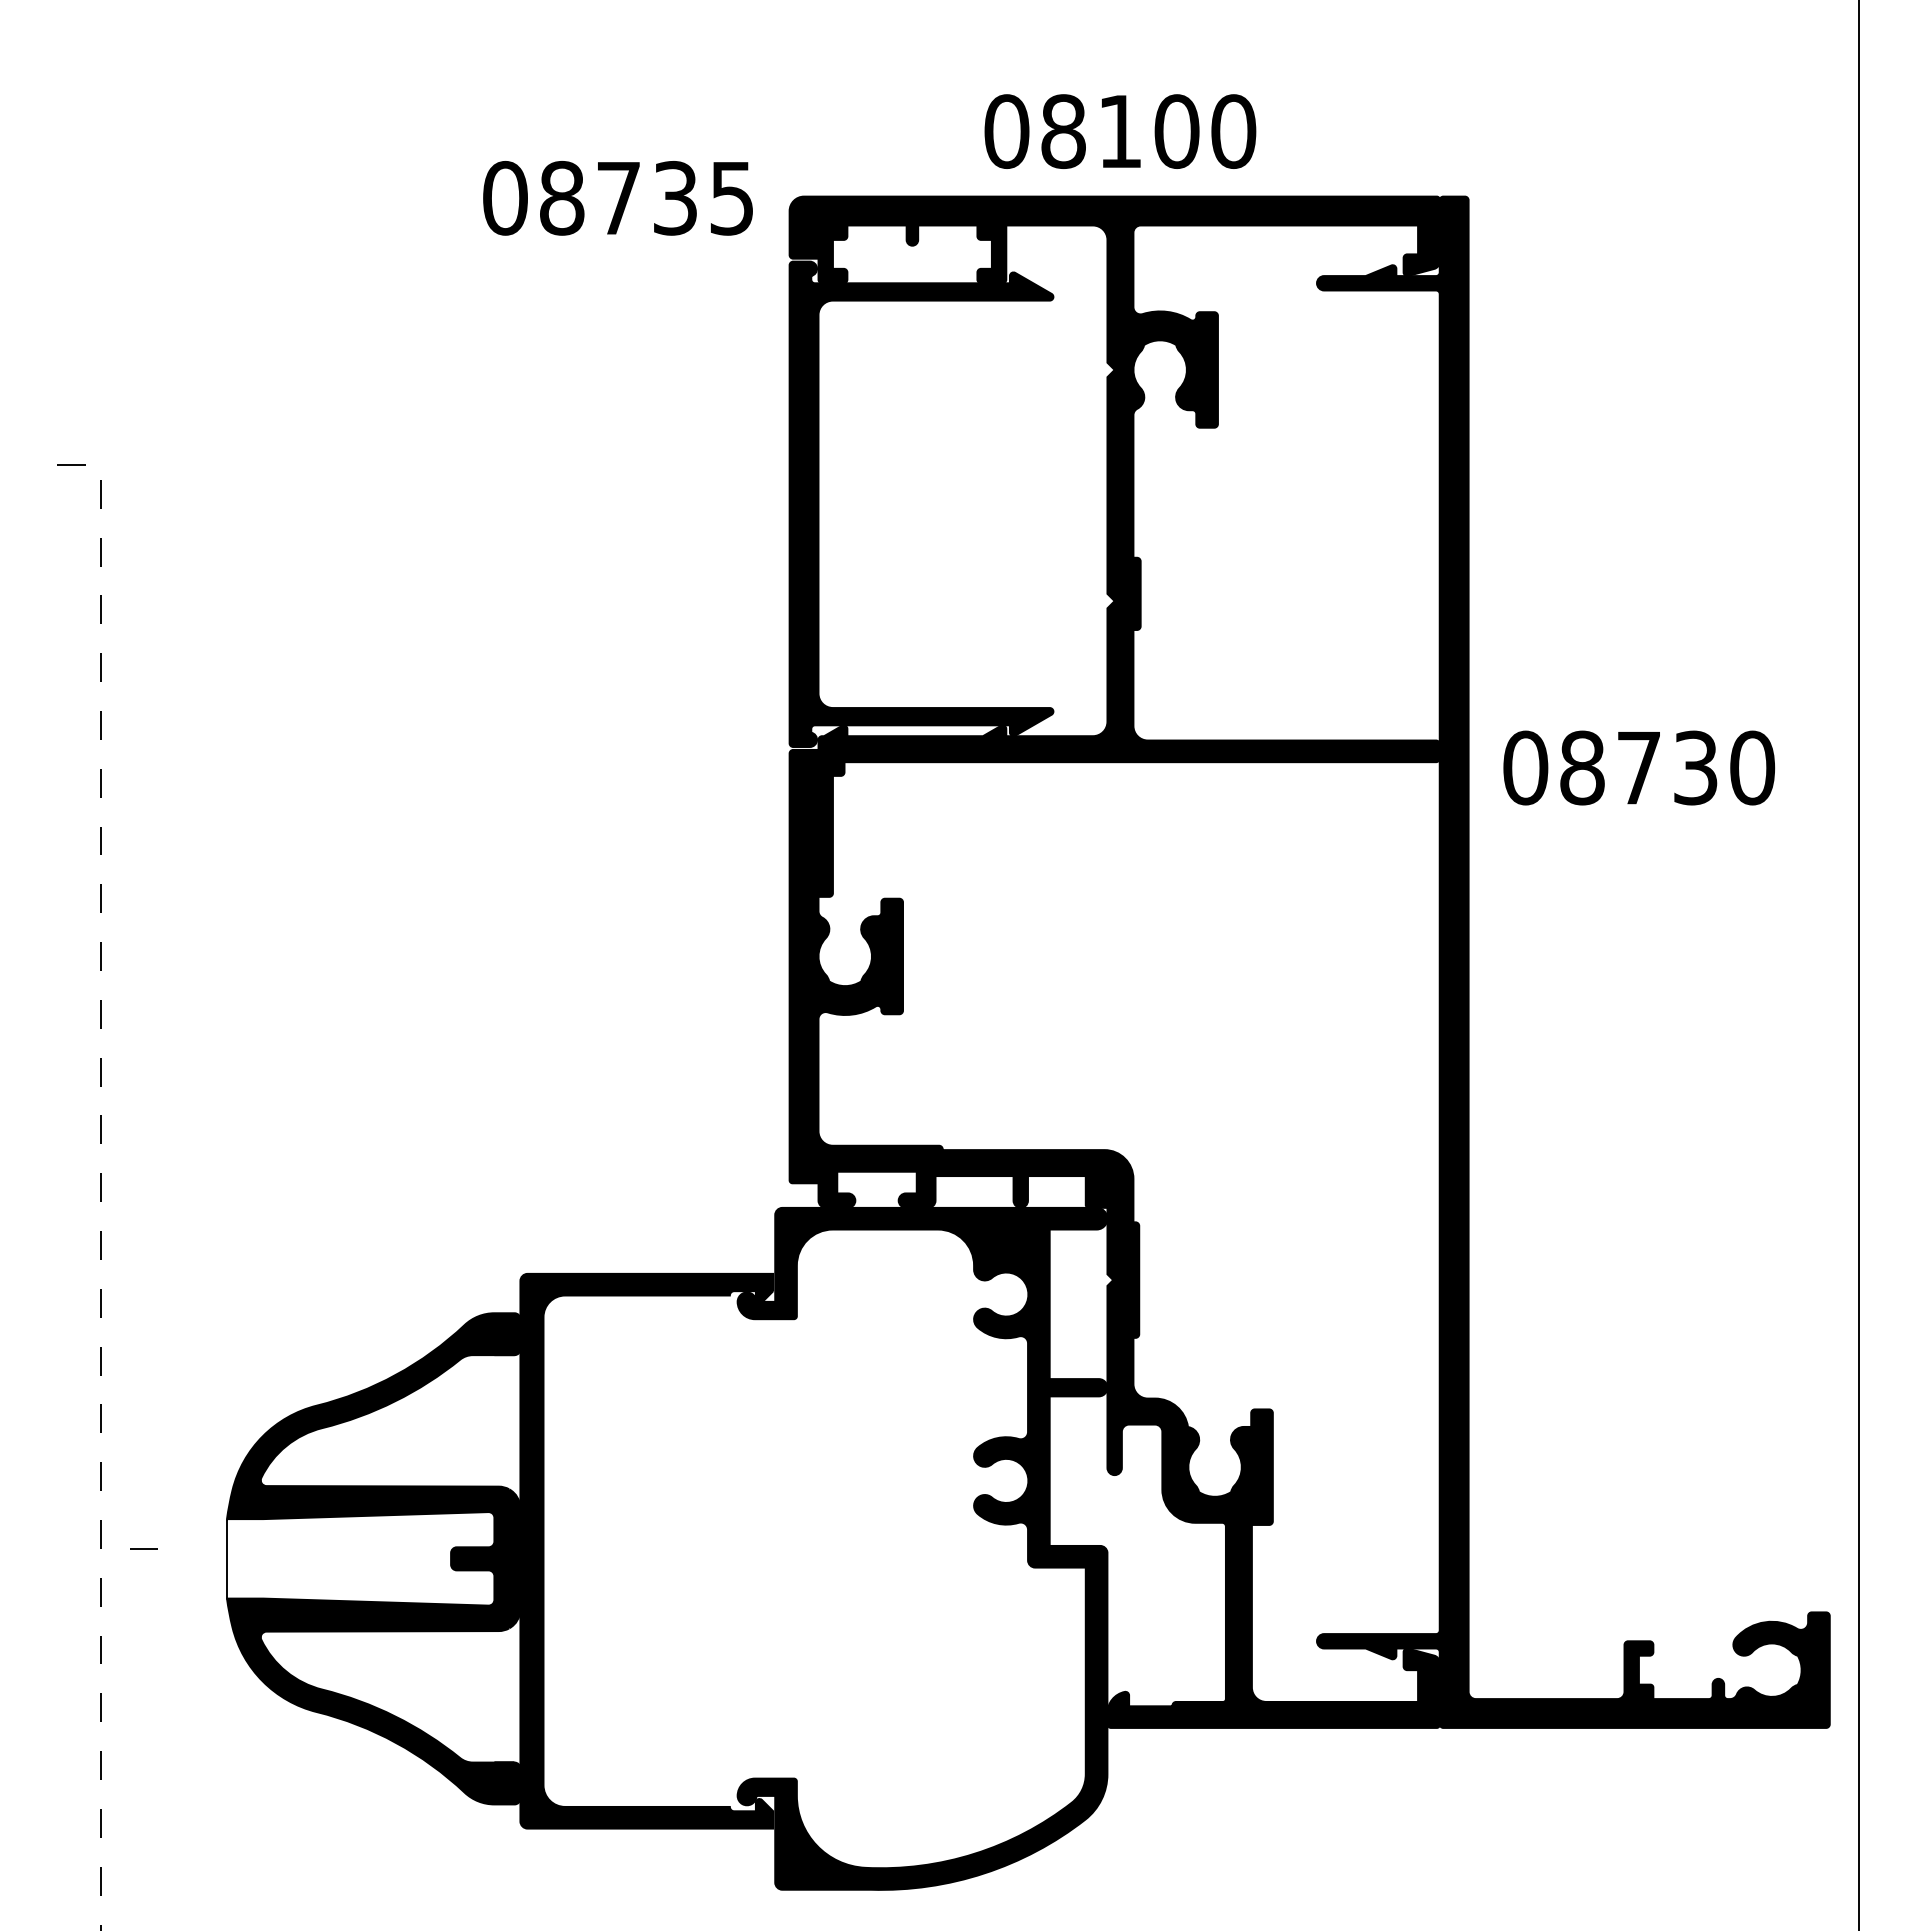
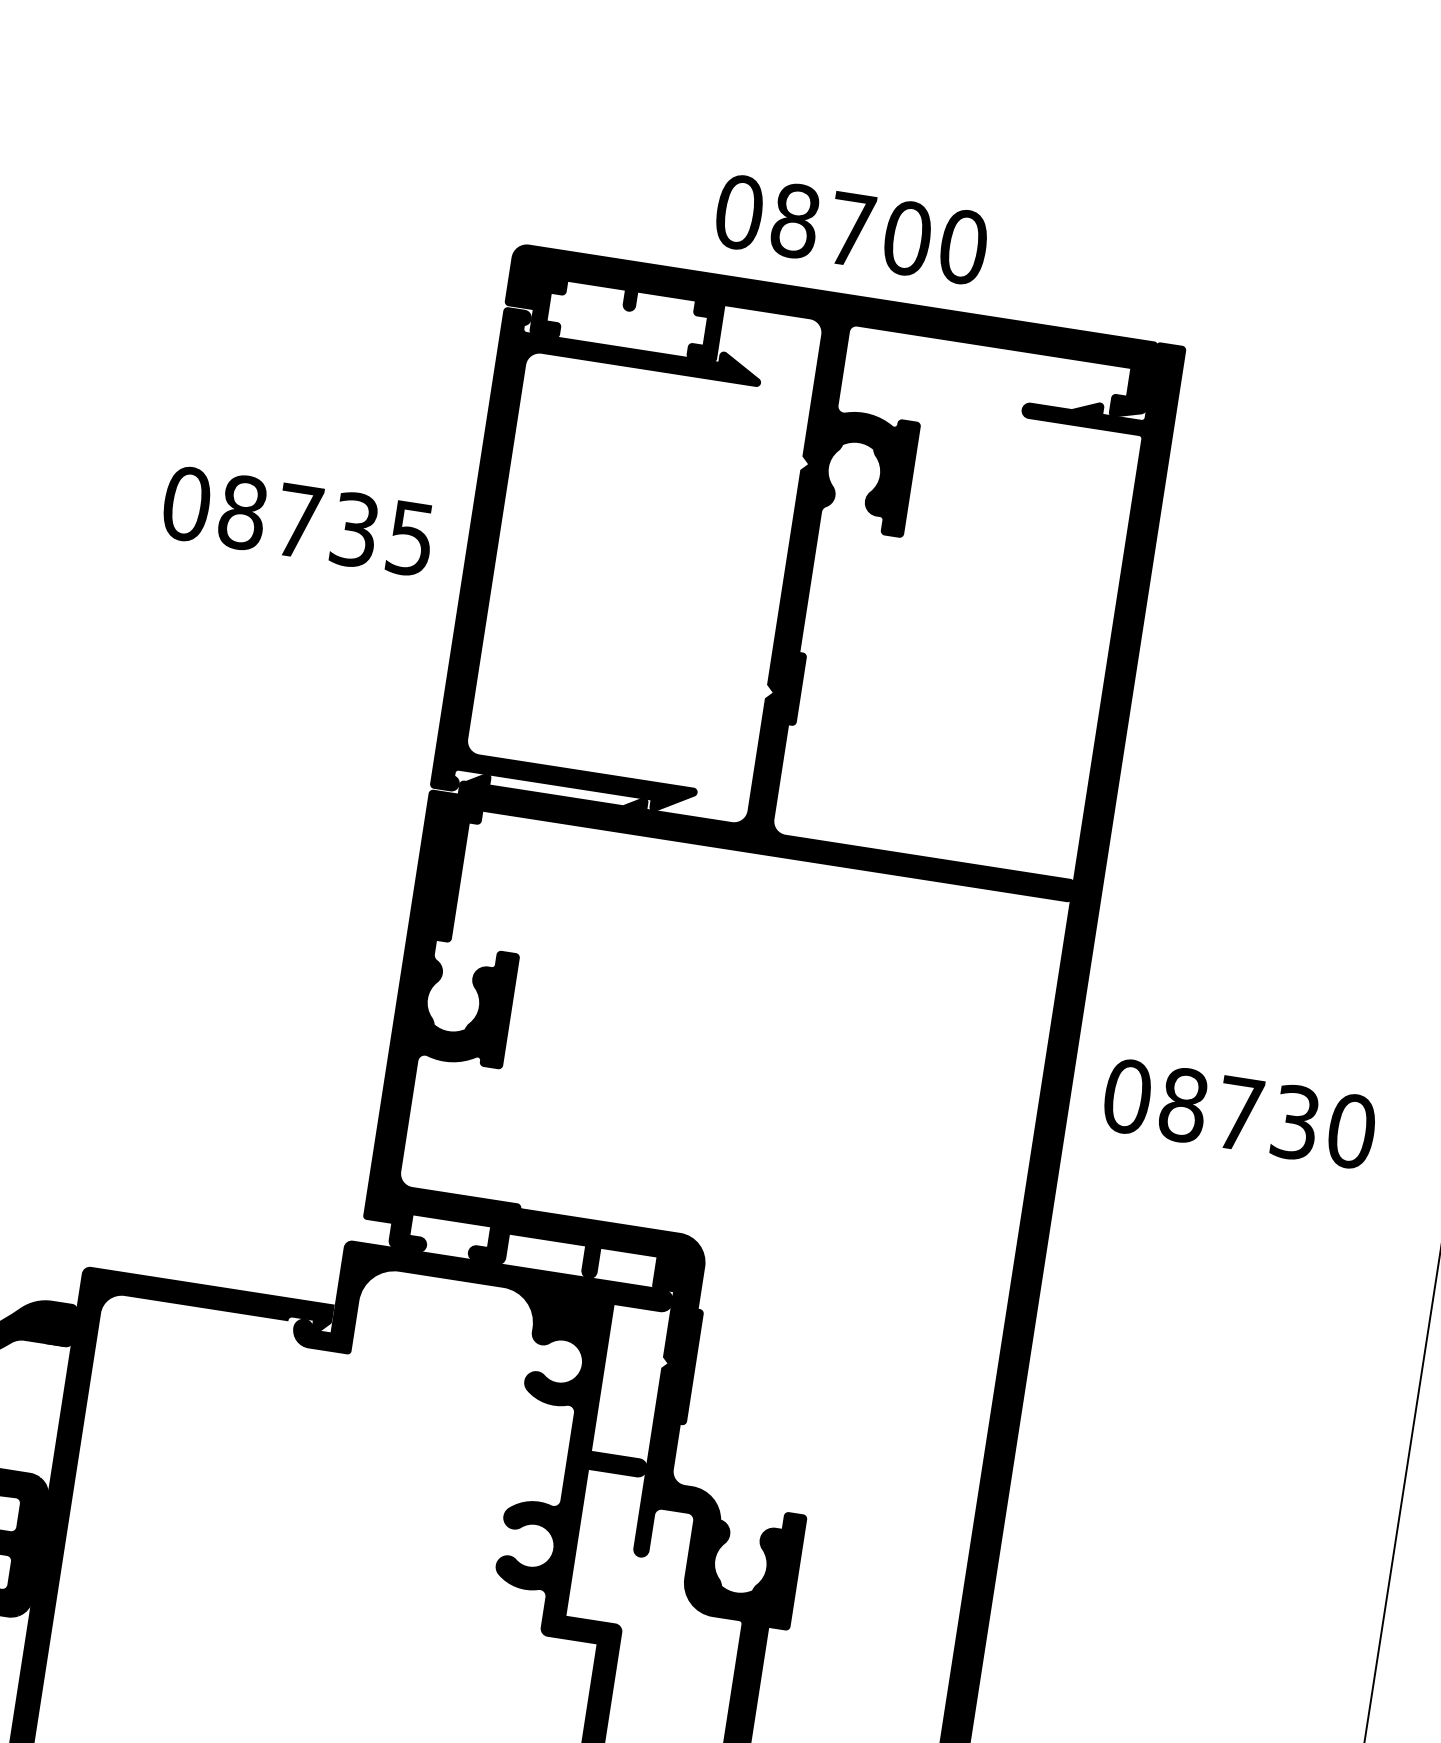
text: (1120, 131) -> (851, 229), 08100 -> 08700
text: (617, 198) -> (297, 521), moved
text: (1639, 767) -> (1240, 1113), moved

